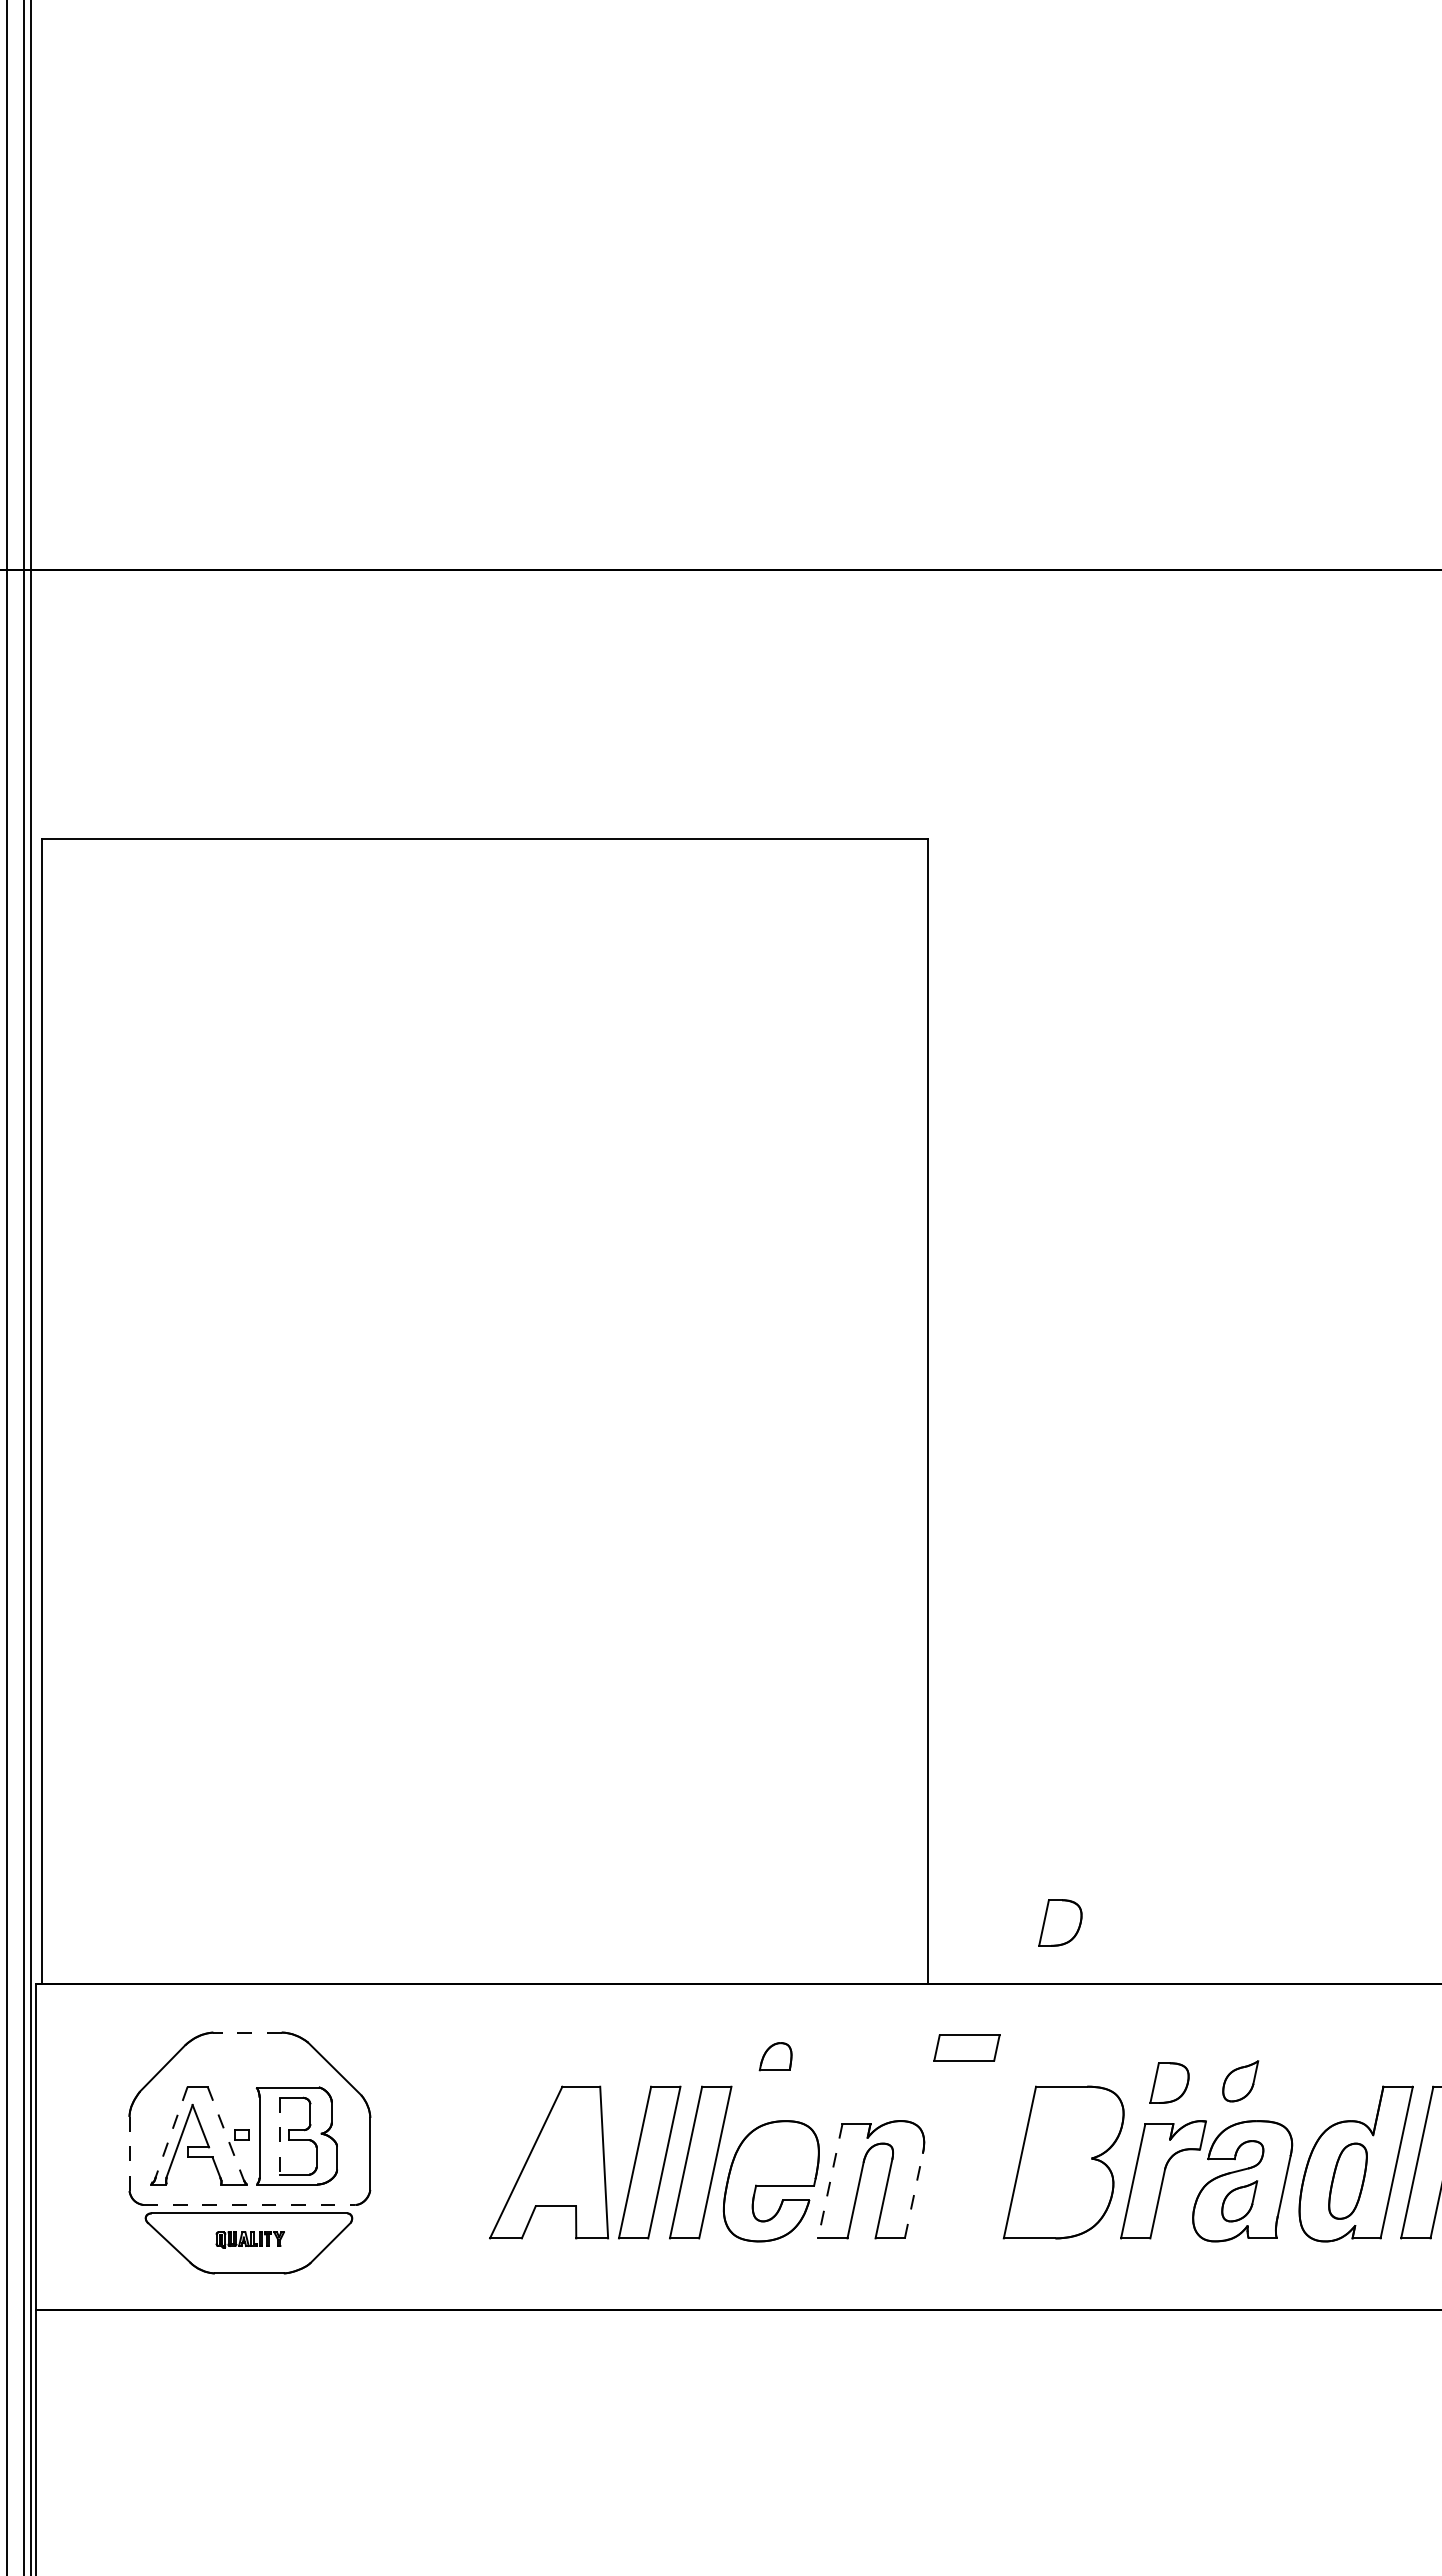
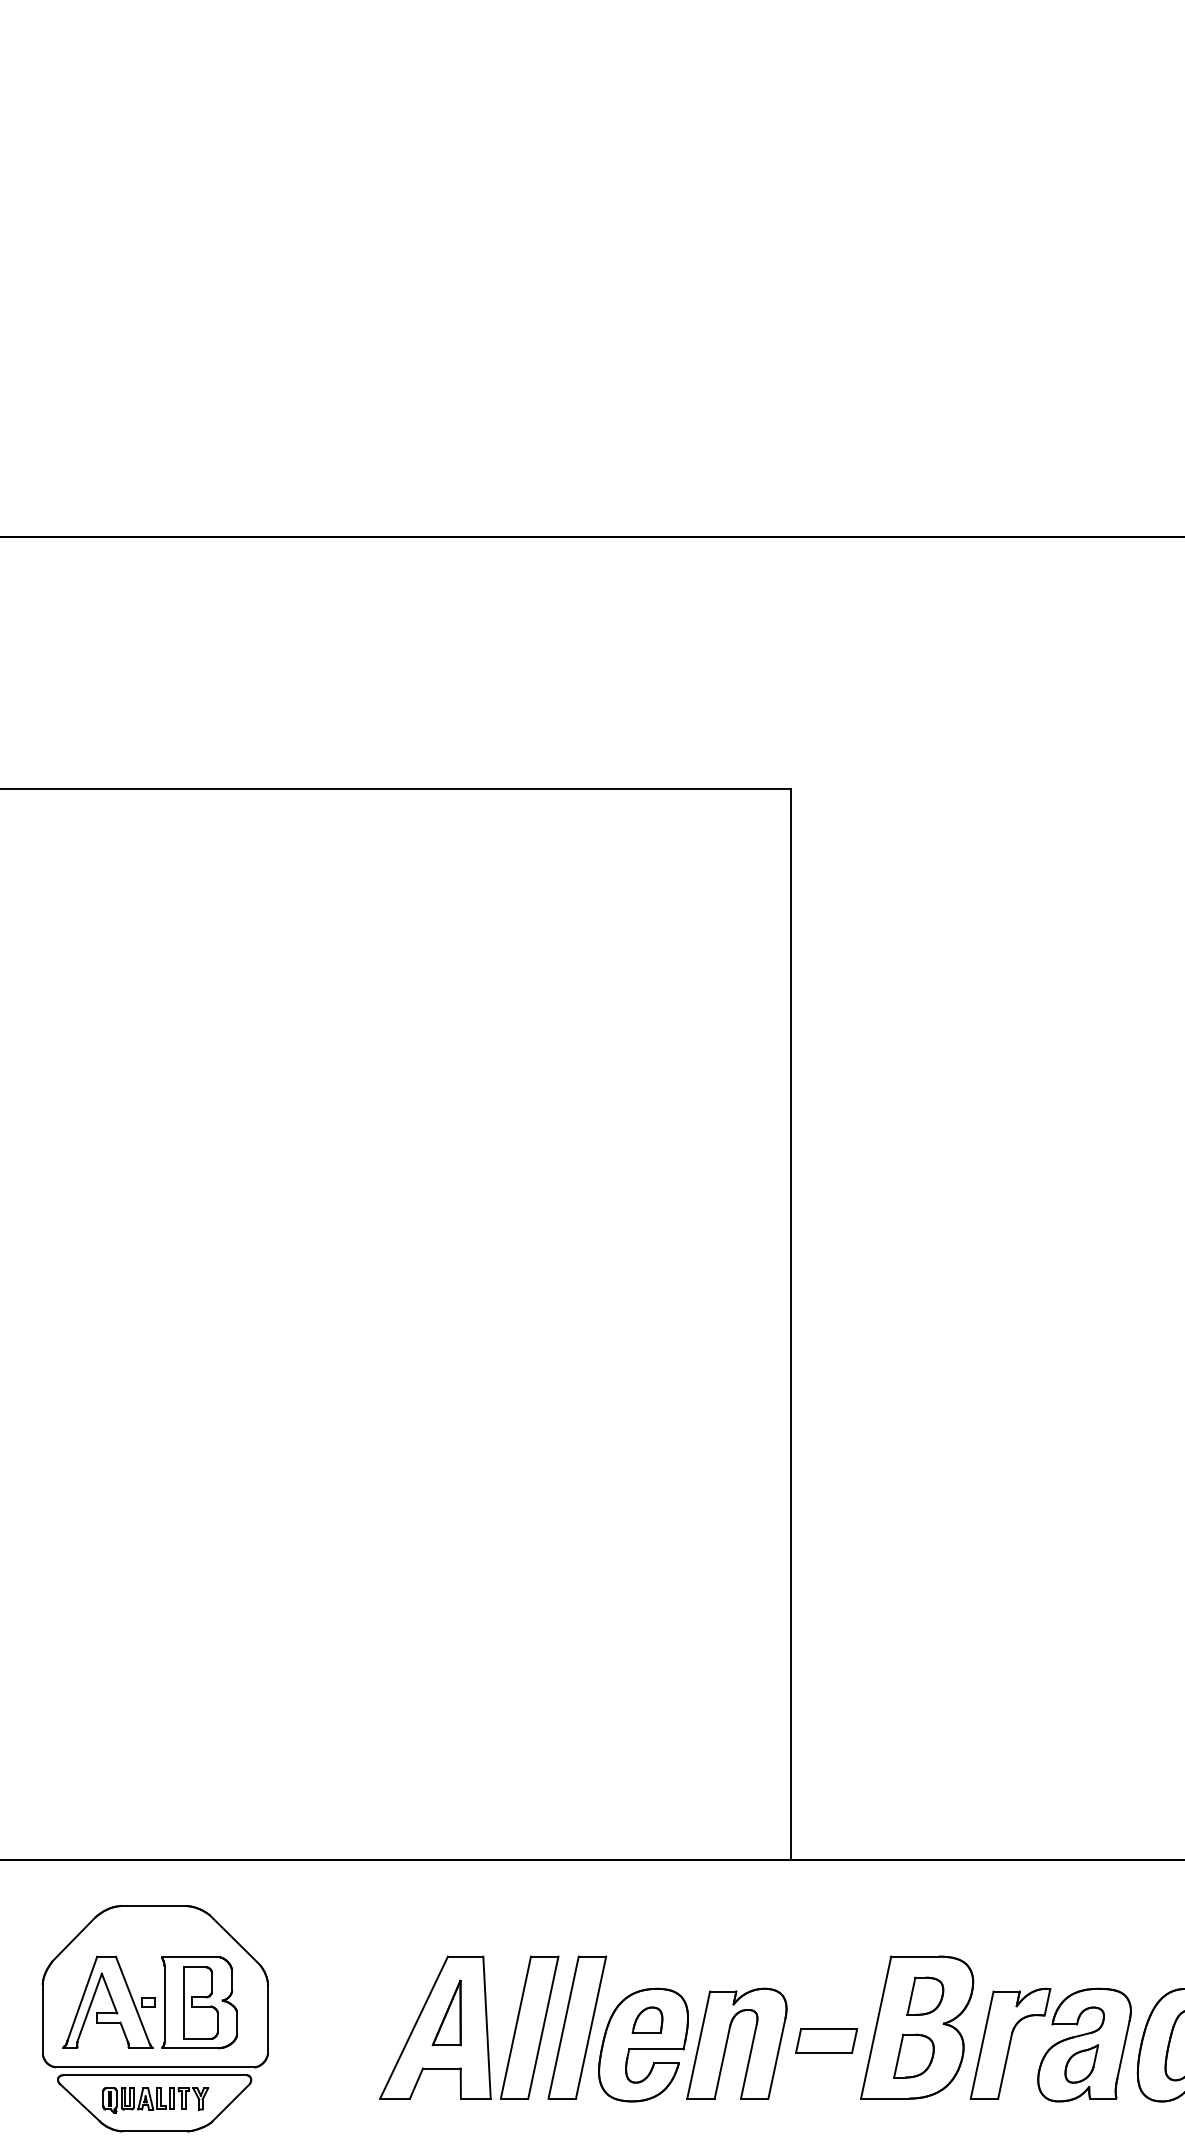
part: (1060, 1922) -> (914, 2055), moved
line: (247, 2032) -> (153, 1905), dashed -> solid
part: (966, 2047) -> (826, 2040), moved
part: (775, 2056) -> (647, 2020), moved
part: (1240, 2081) -> (1082, 1951), removed
part: (1169, 2082) -> (925, 1995), moved
line: (171, 2132) -> (82, 1999), dashed -> solid
line: (225, 2133) -> (132, 2000), dashed -> solid
line: (279, 2136) -> (183, 2003), dashed -> solid
part: (561, 2146) -> (447, 2012), added
line: (129, 2154) -> (42, 2020), dashed -> solid
line: (830, 2181) -> (698, 2045), dashed -> solid
line: (913, 2195) -> (776, 2058), dashed -> solid
line: (249, 2204) -> (155, 2066), dashed -> solid
part: (250, 2239) -> (156, 2099), size x1.67

